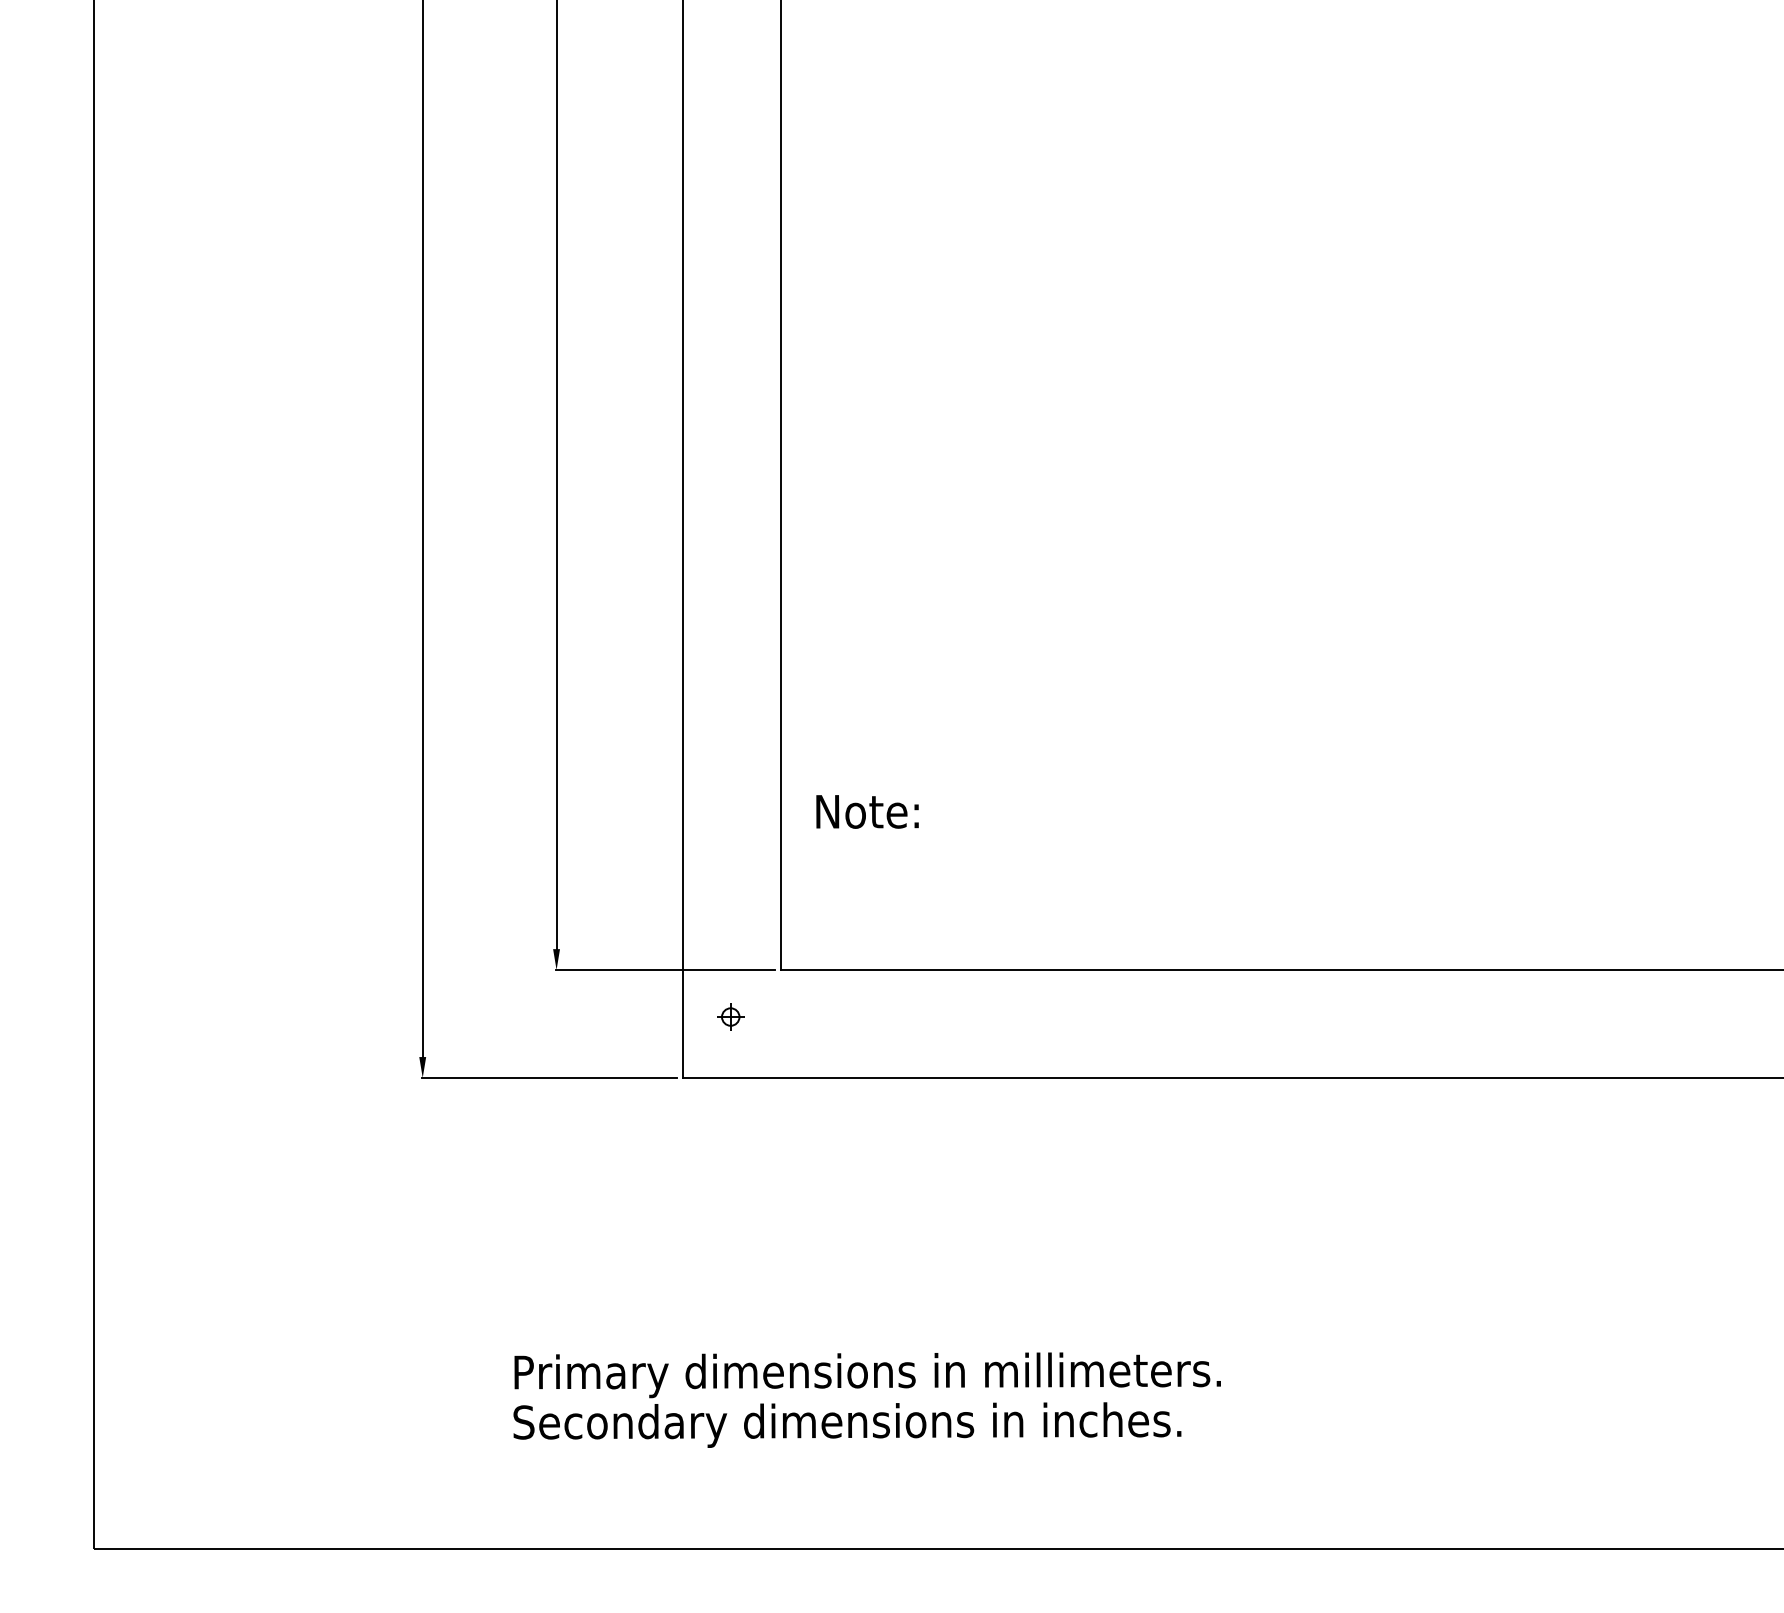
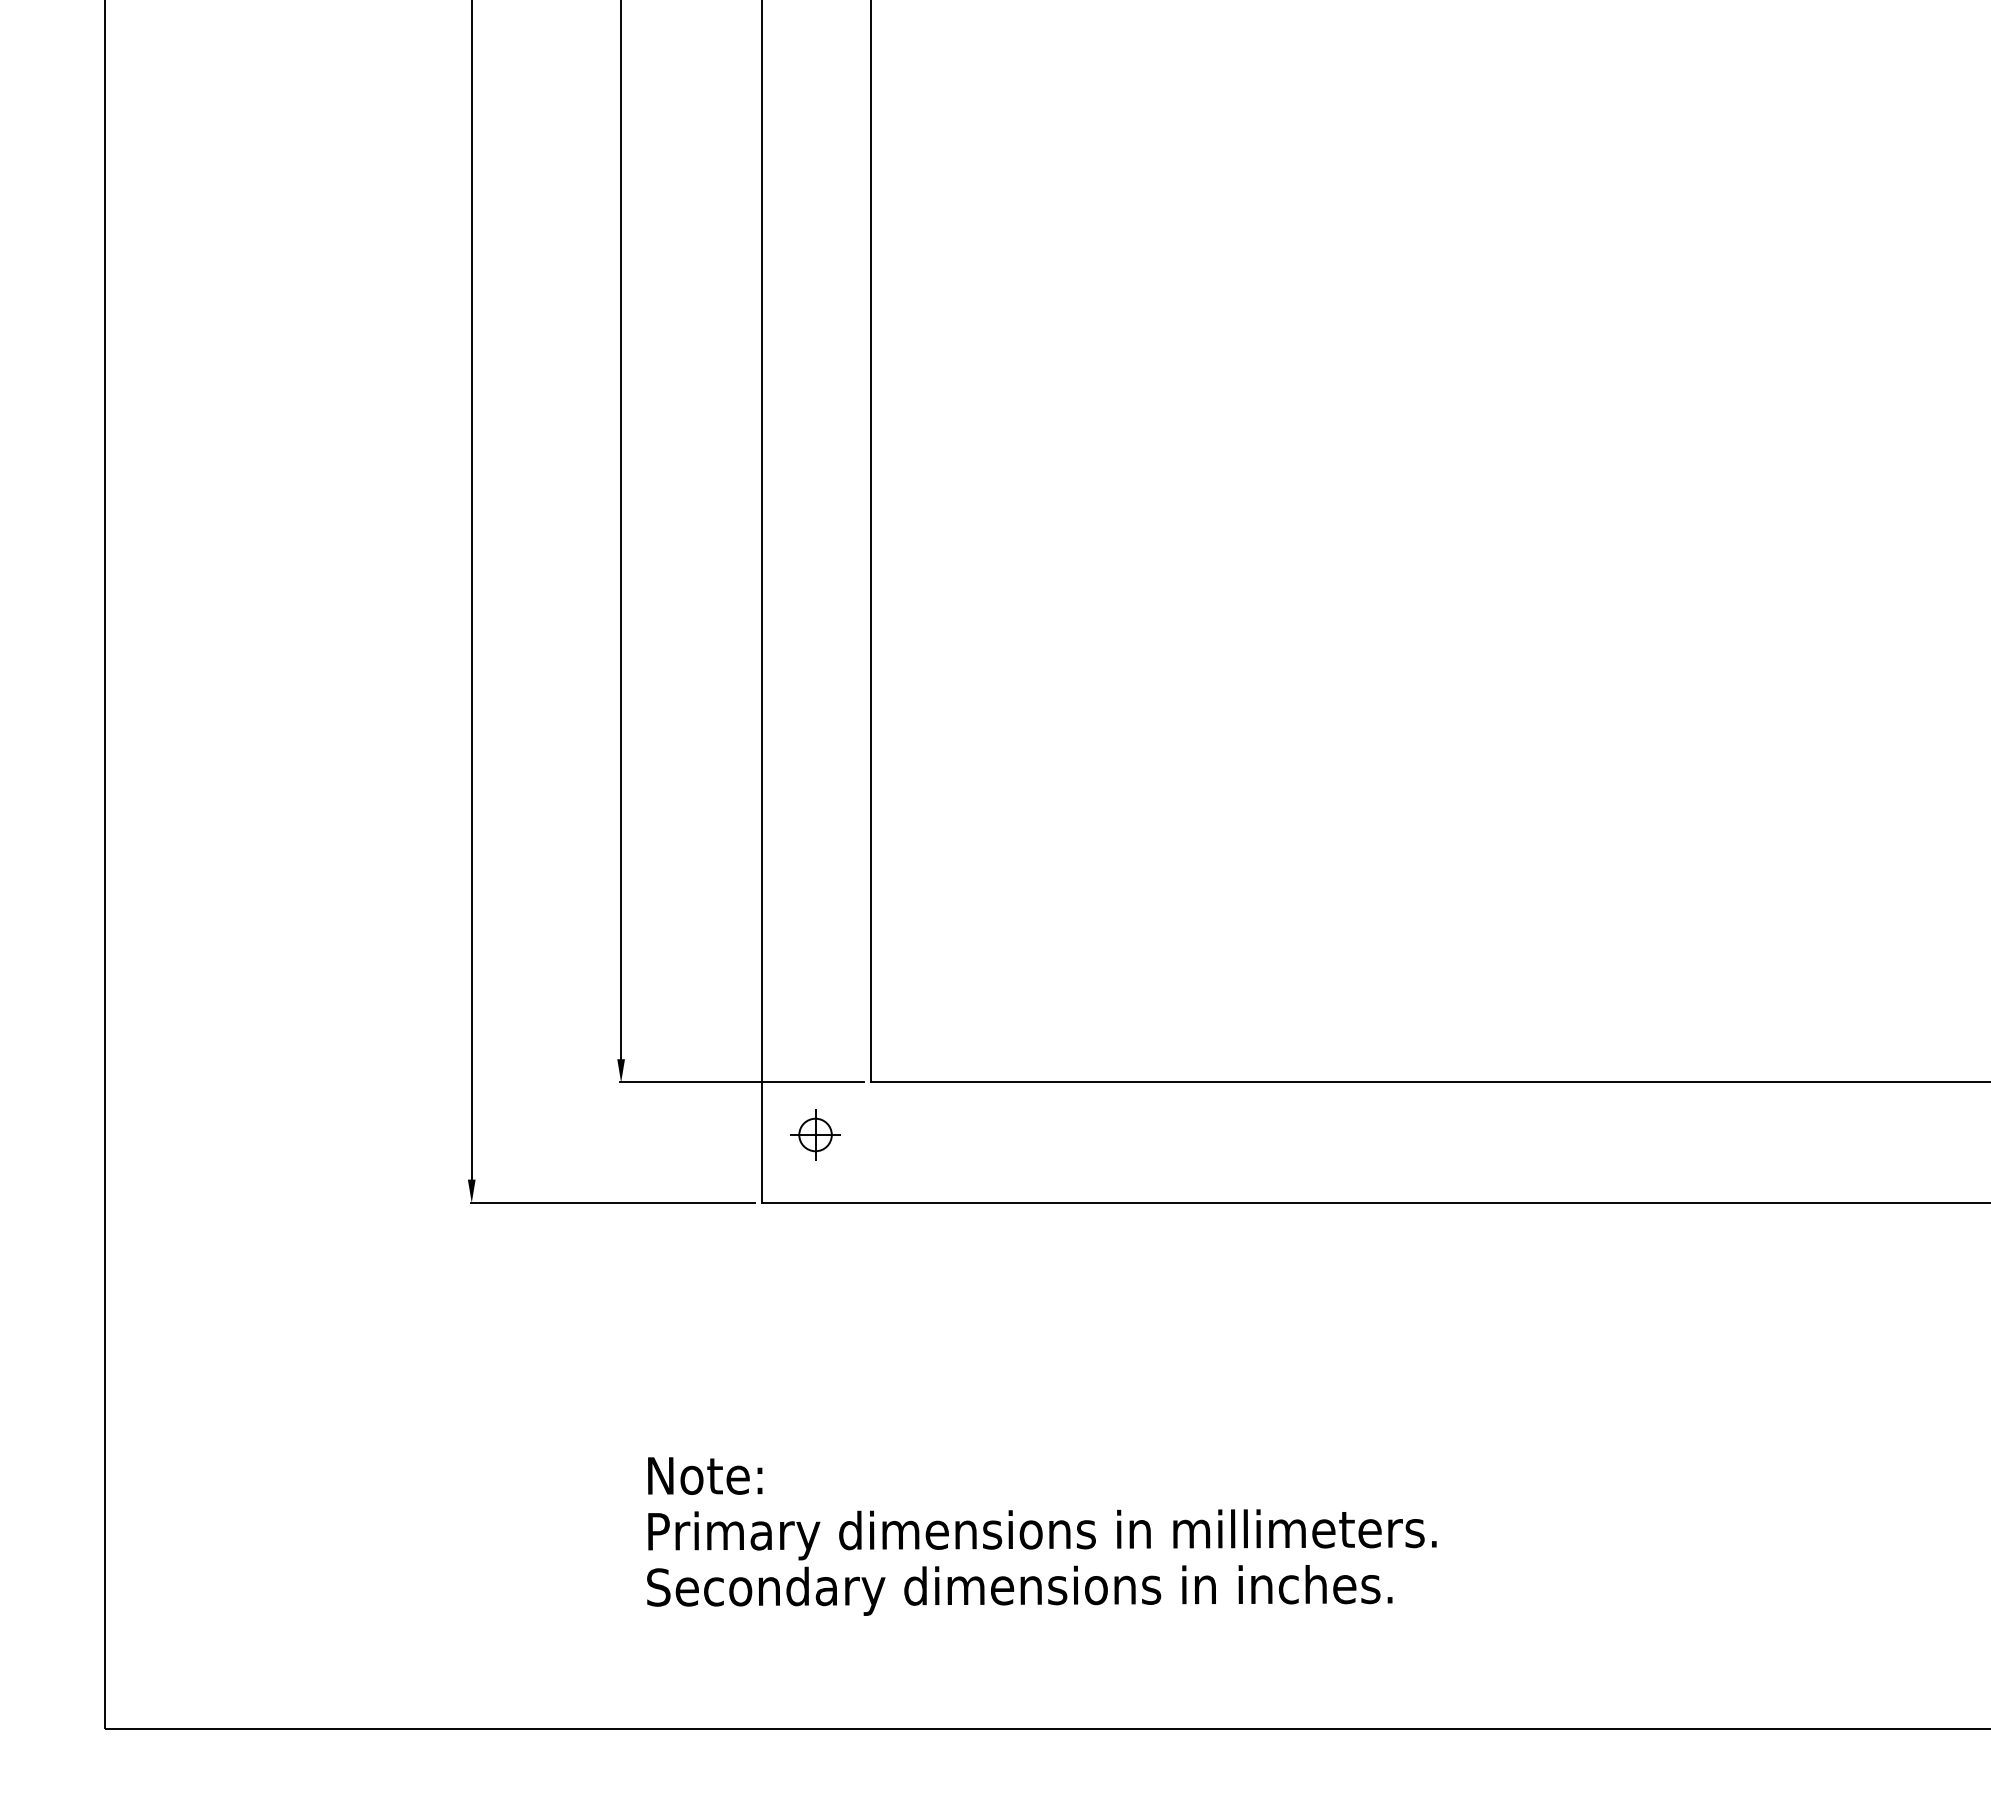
text: (867, 811) -> (705, 1475), moved
part: (730, 1016) -> (815, 1134), size x1.67
text: (866, 1400) -> (1041, 1562), moved

